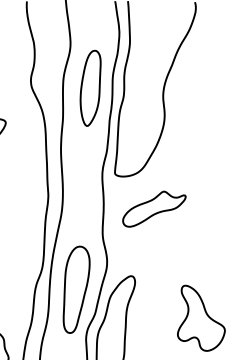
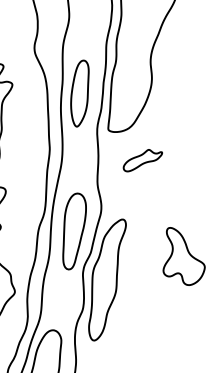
part: (90, 88) -> (79, 93), moved
part: (153, 208) -> (142, 160), size x0.7

